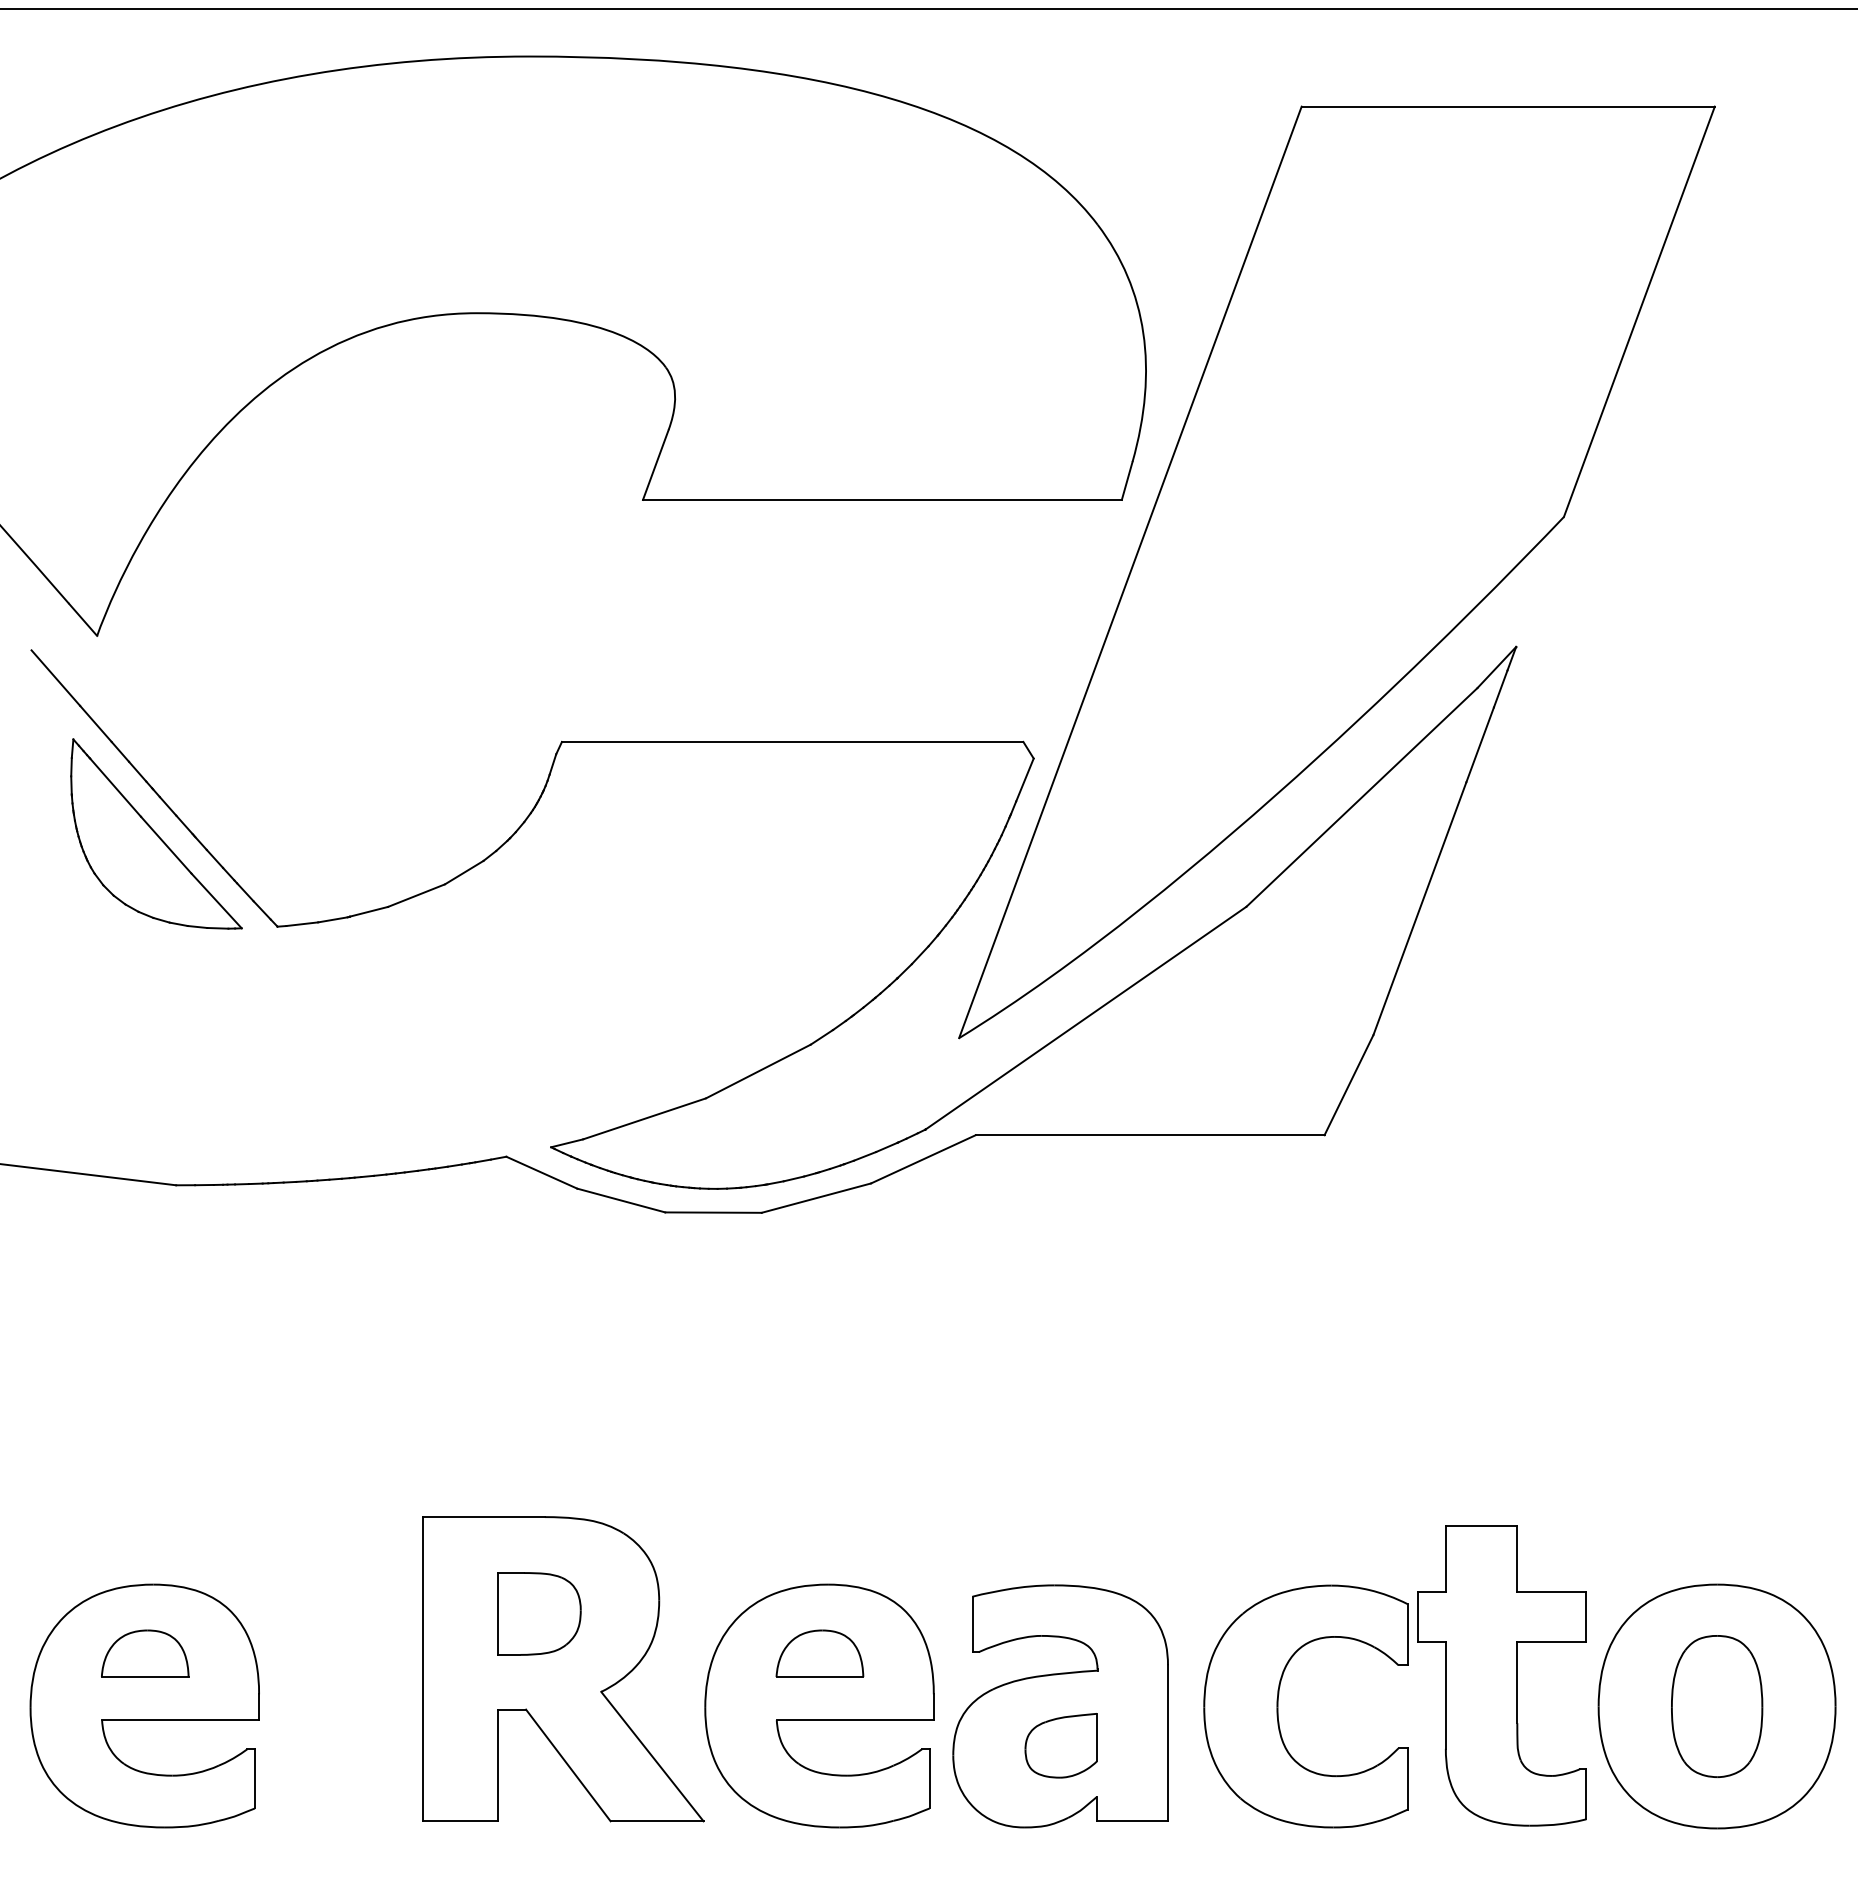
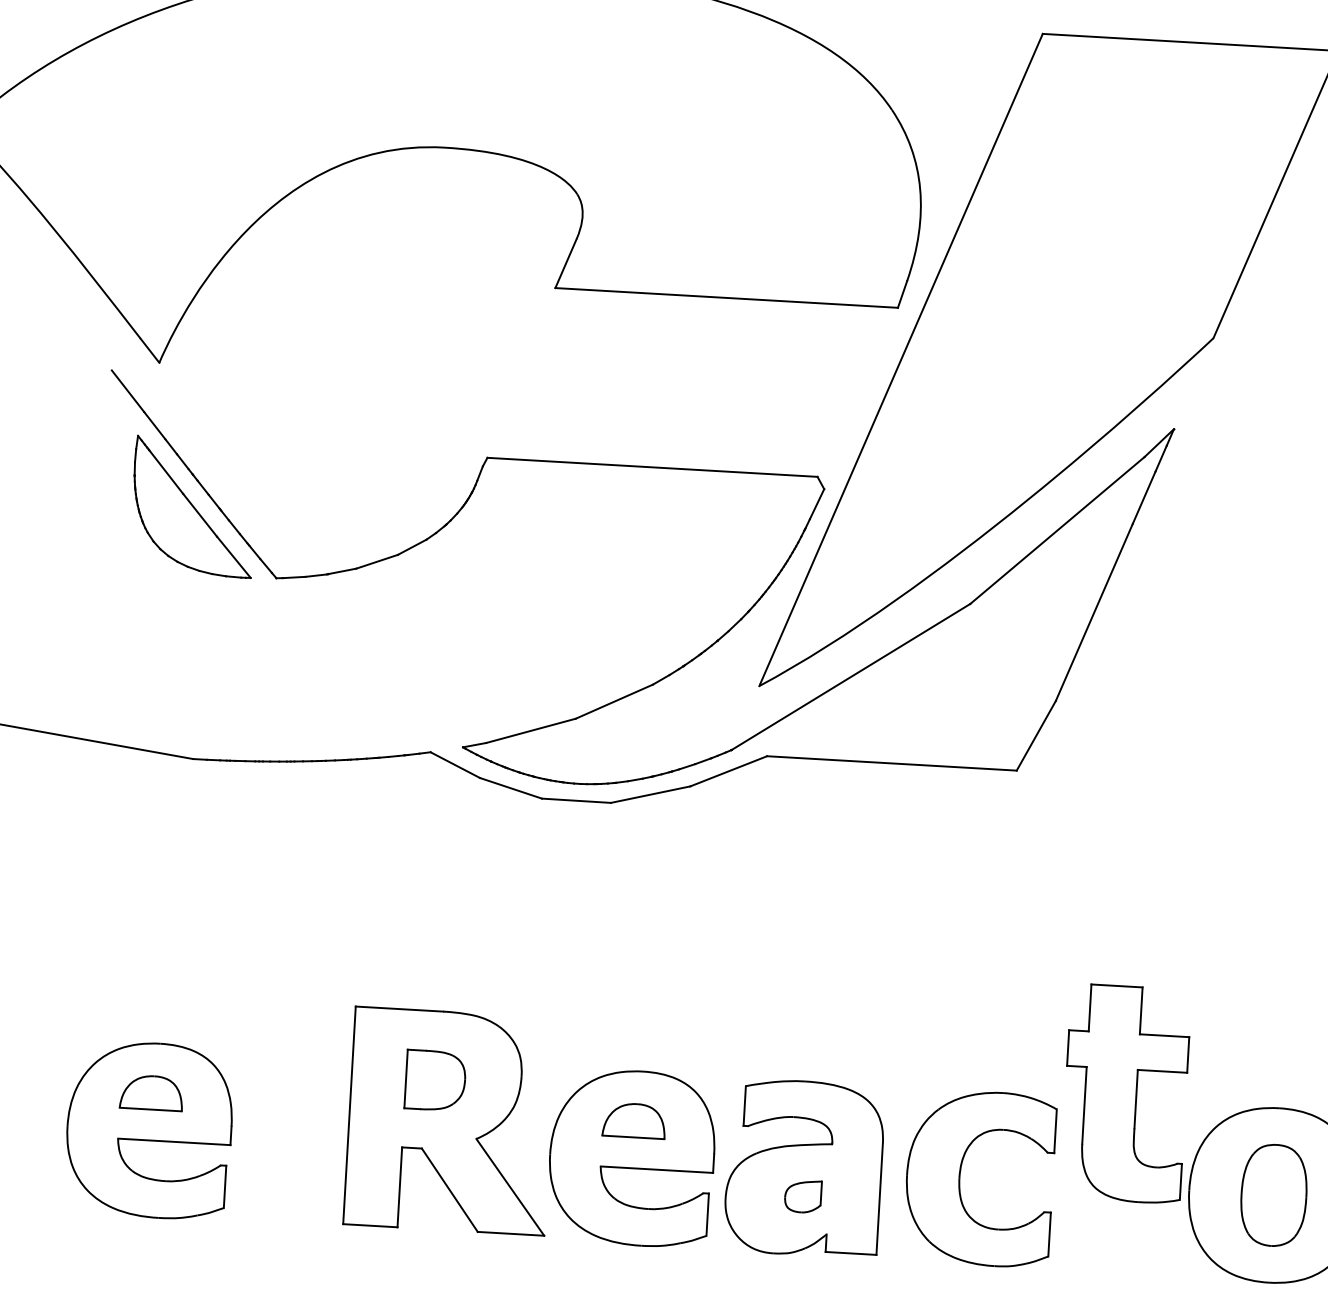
part: (1501, 1675) -> (1125, 1093), moved
part: (1060, 1745) -> (802, 1196), size x0.7

